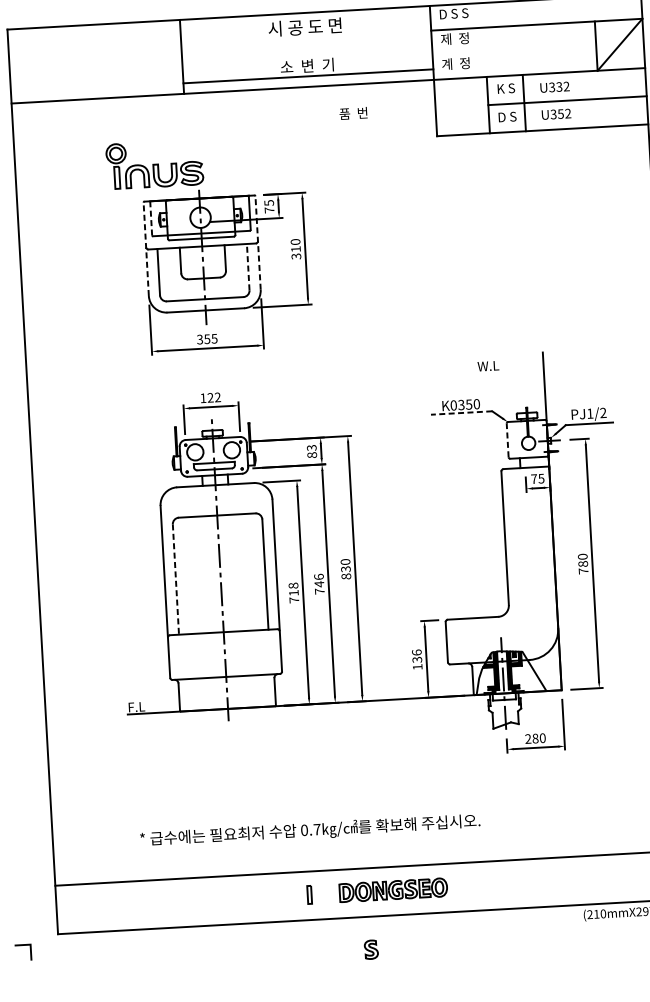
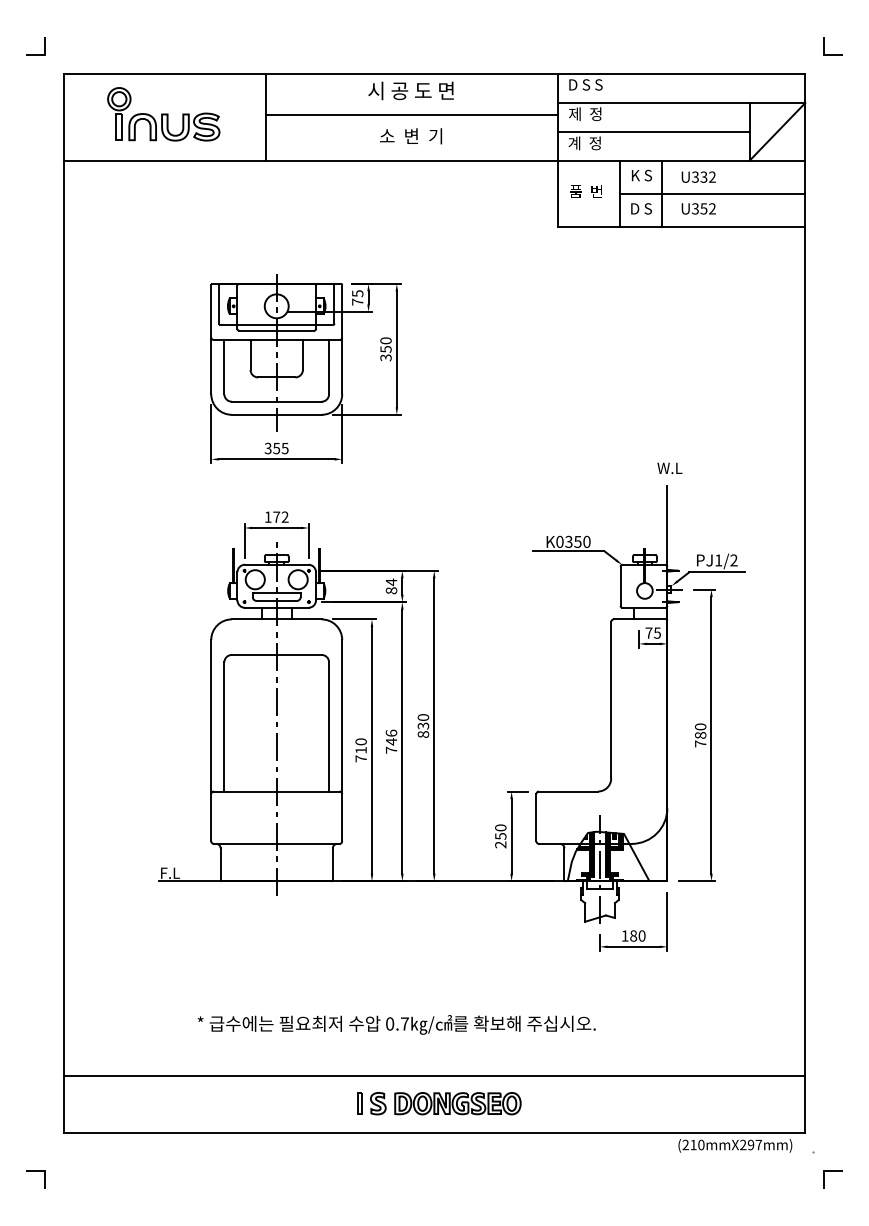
line: (514, 50) -> (653, 131), added
line: (308, 76) -> (411, 115), moved
text: (353, 113) -> (585, 191), moved
part: (154, 164) -> (163, 114), moved
line: (151, 218) -> (219, 303), dashed -> solid
line: (258, 242) -> (342, 339), dashed -> solid
line: (146, 249) -> (211, 339), dashed -> solid
text: (295, 249) -> (385, 349), 310 -> 350
line: (248, 266) -> (329, 366), dashed -> solid
text: (488, 366) -> (669, 468), moved
text: (210, 397) -> (276, 516), 122 -> 172
line: (461, 413) -> (568, 551), dashed -> solid
line: (507, 440) -> (620, 586), dashed -> solid
text: (311, 448) -> (391, 582), 83 -> 84
line: (176, 579) -> (224, 726), dashed -> solid
text: (293, 585) -> (361, 741), 718 -> 710
text: (417, 659) -> (500, 836), 136 -> 250
text: (527, 738) -> (624, 935), 280 -> 180
text: (310, 830) -> (396, 1024), moved
line: (22, 945) -> (35, 1171), moved
part: (371, 949) -> (378, 1103), moved

